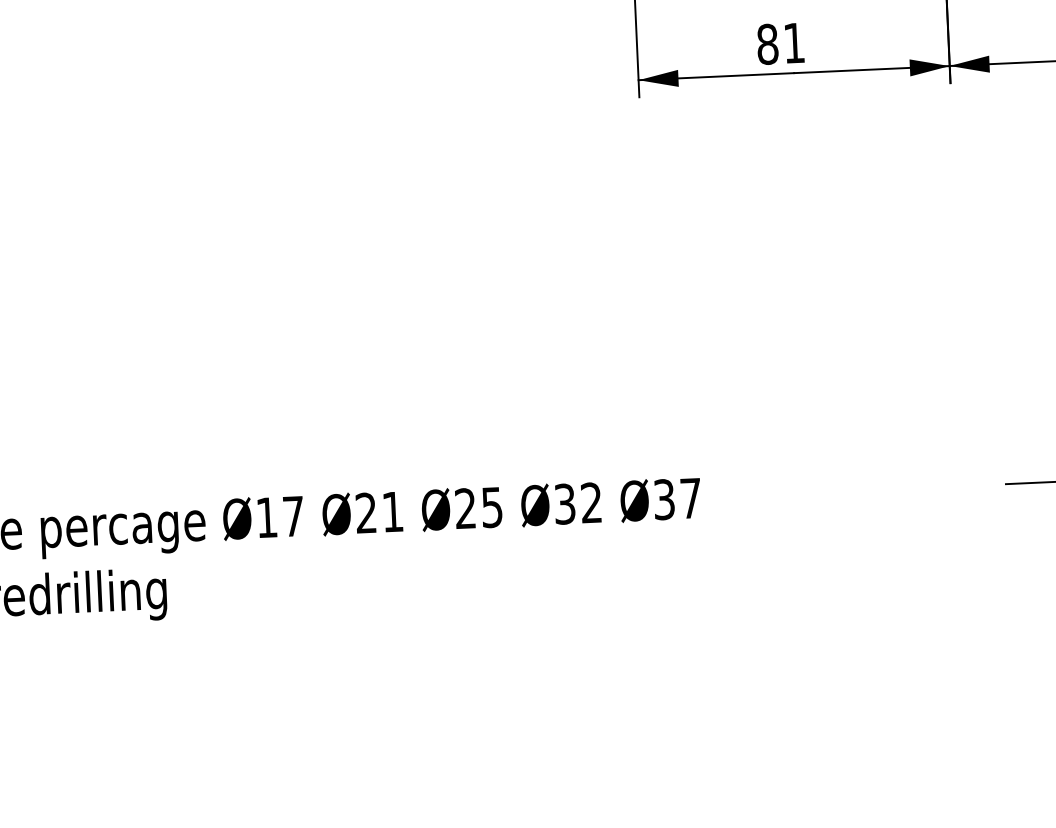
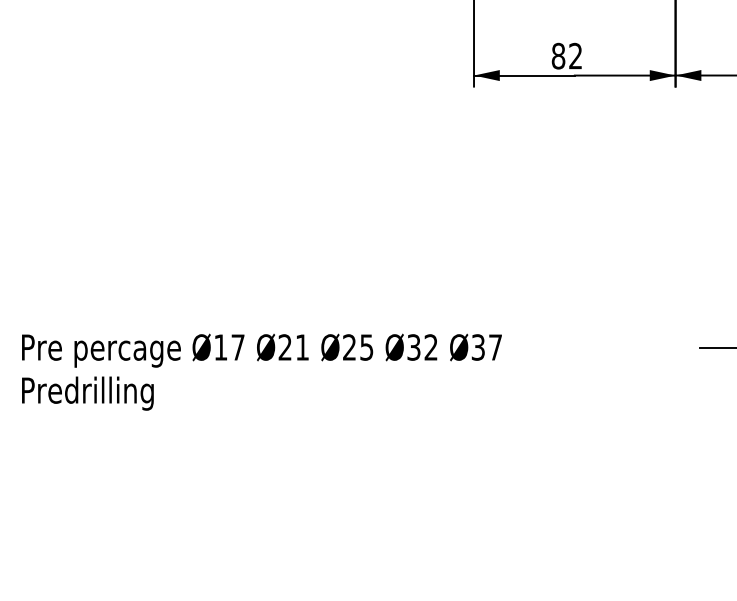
text: (793, 42) -> (575, 55), 81 -> 82

